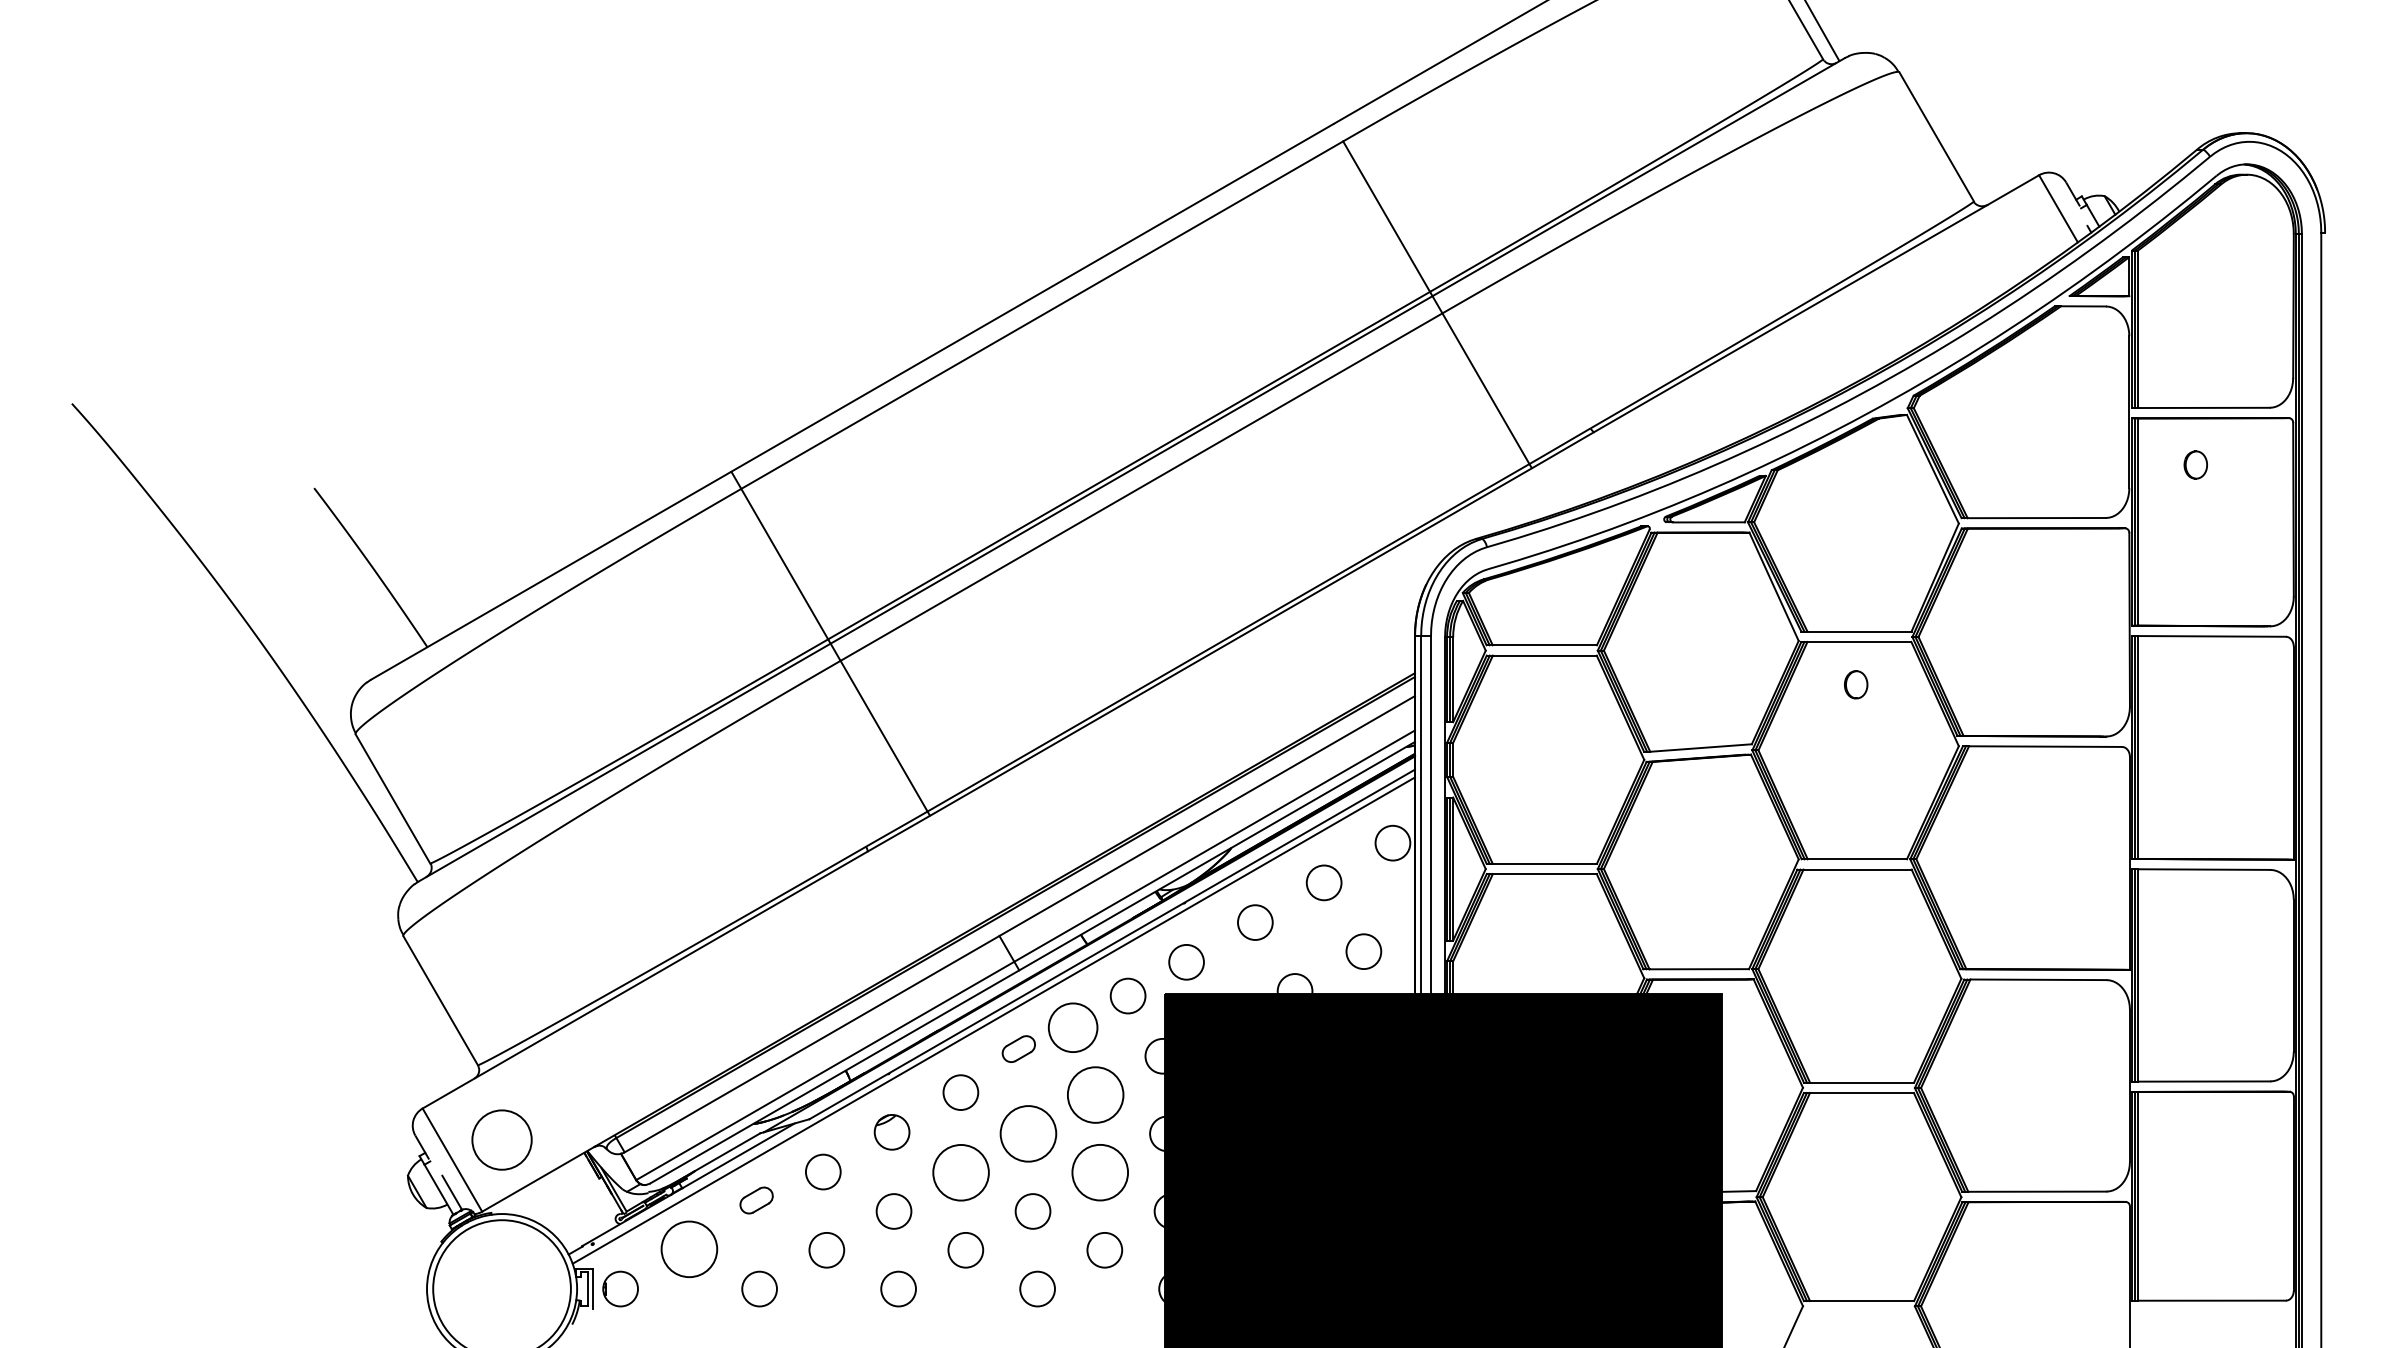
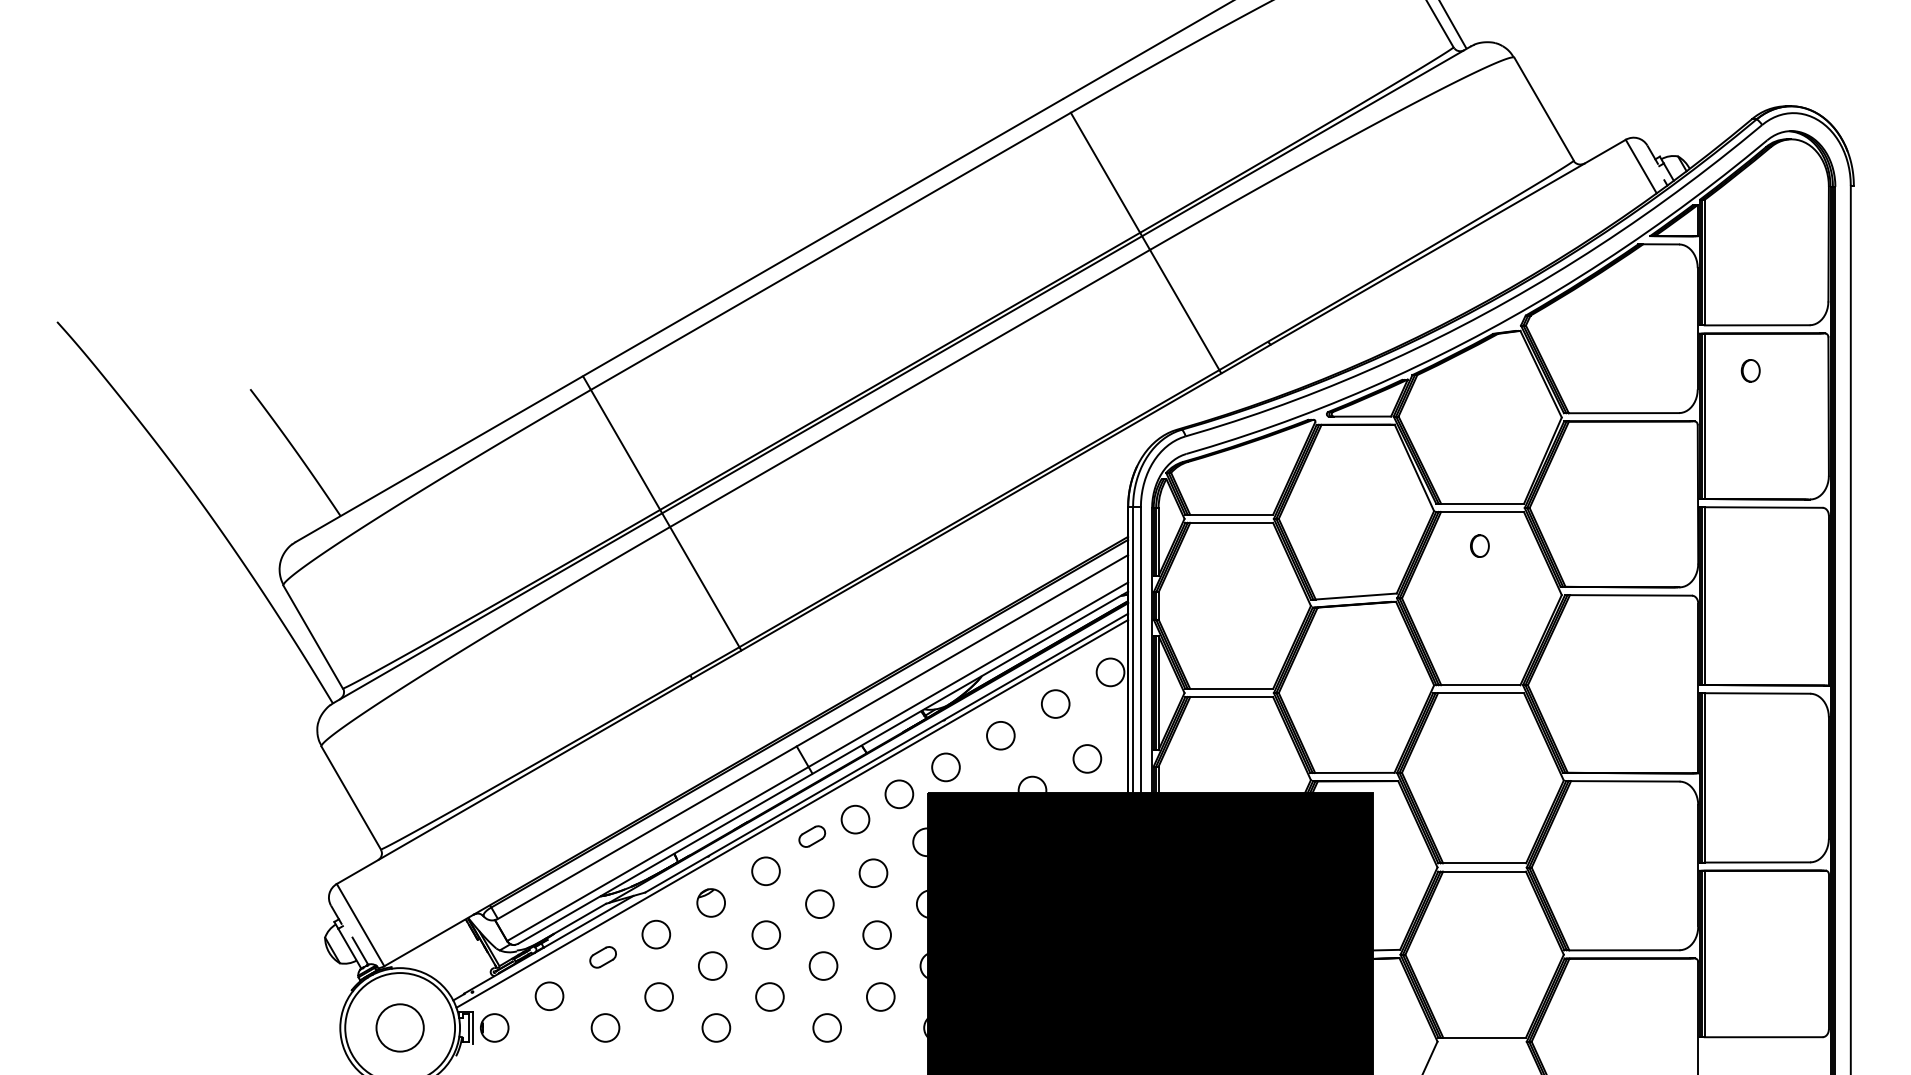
circle: (1072, 1027) -> (855, 819), size x0.71
circle: (1095, 1094) -> (873, 872), size x0.62
circle: (1028, 1133) -> (819, 903), size x0.62
circle: (501, 1139) -> (399, 1027), moved
circle: (961, 1172) -> (766, 935), size x0.62
circle: (1099, 1172) -> (876, 935), size x0.62
circle: (689, 1249) -> (549, 996), size x0.62

